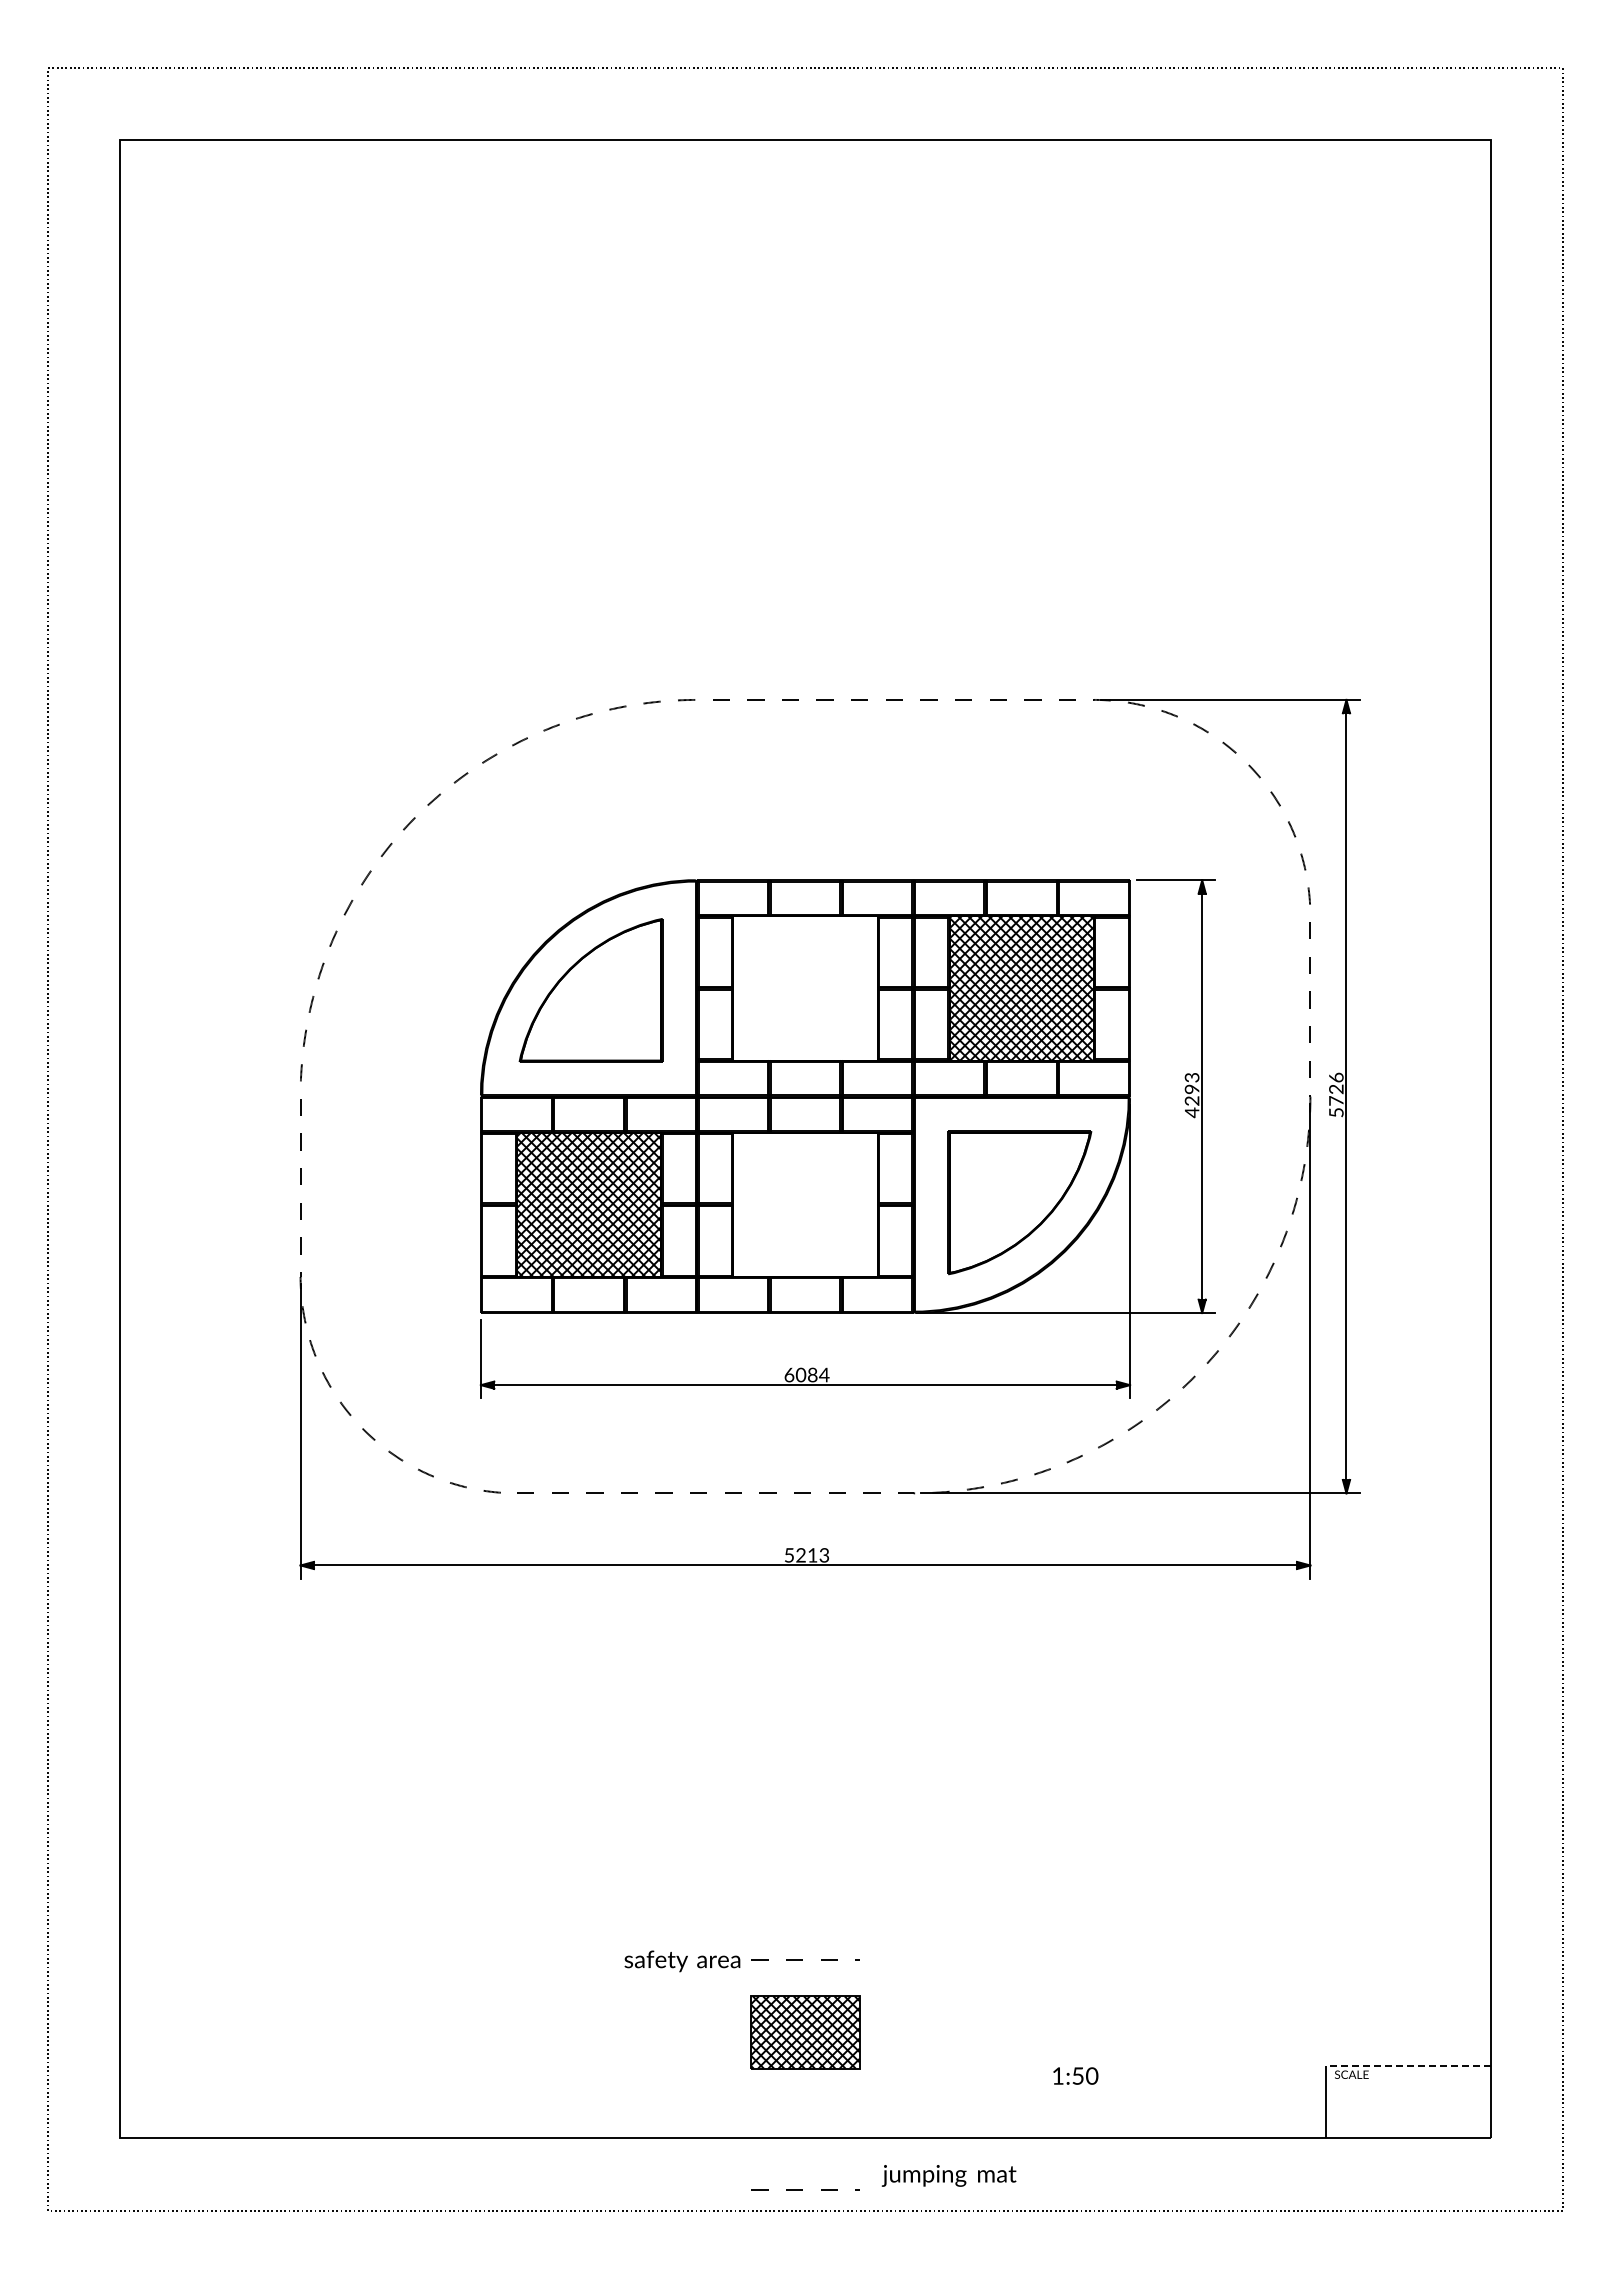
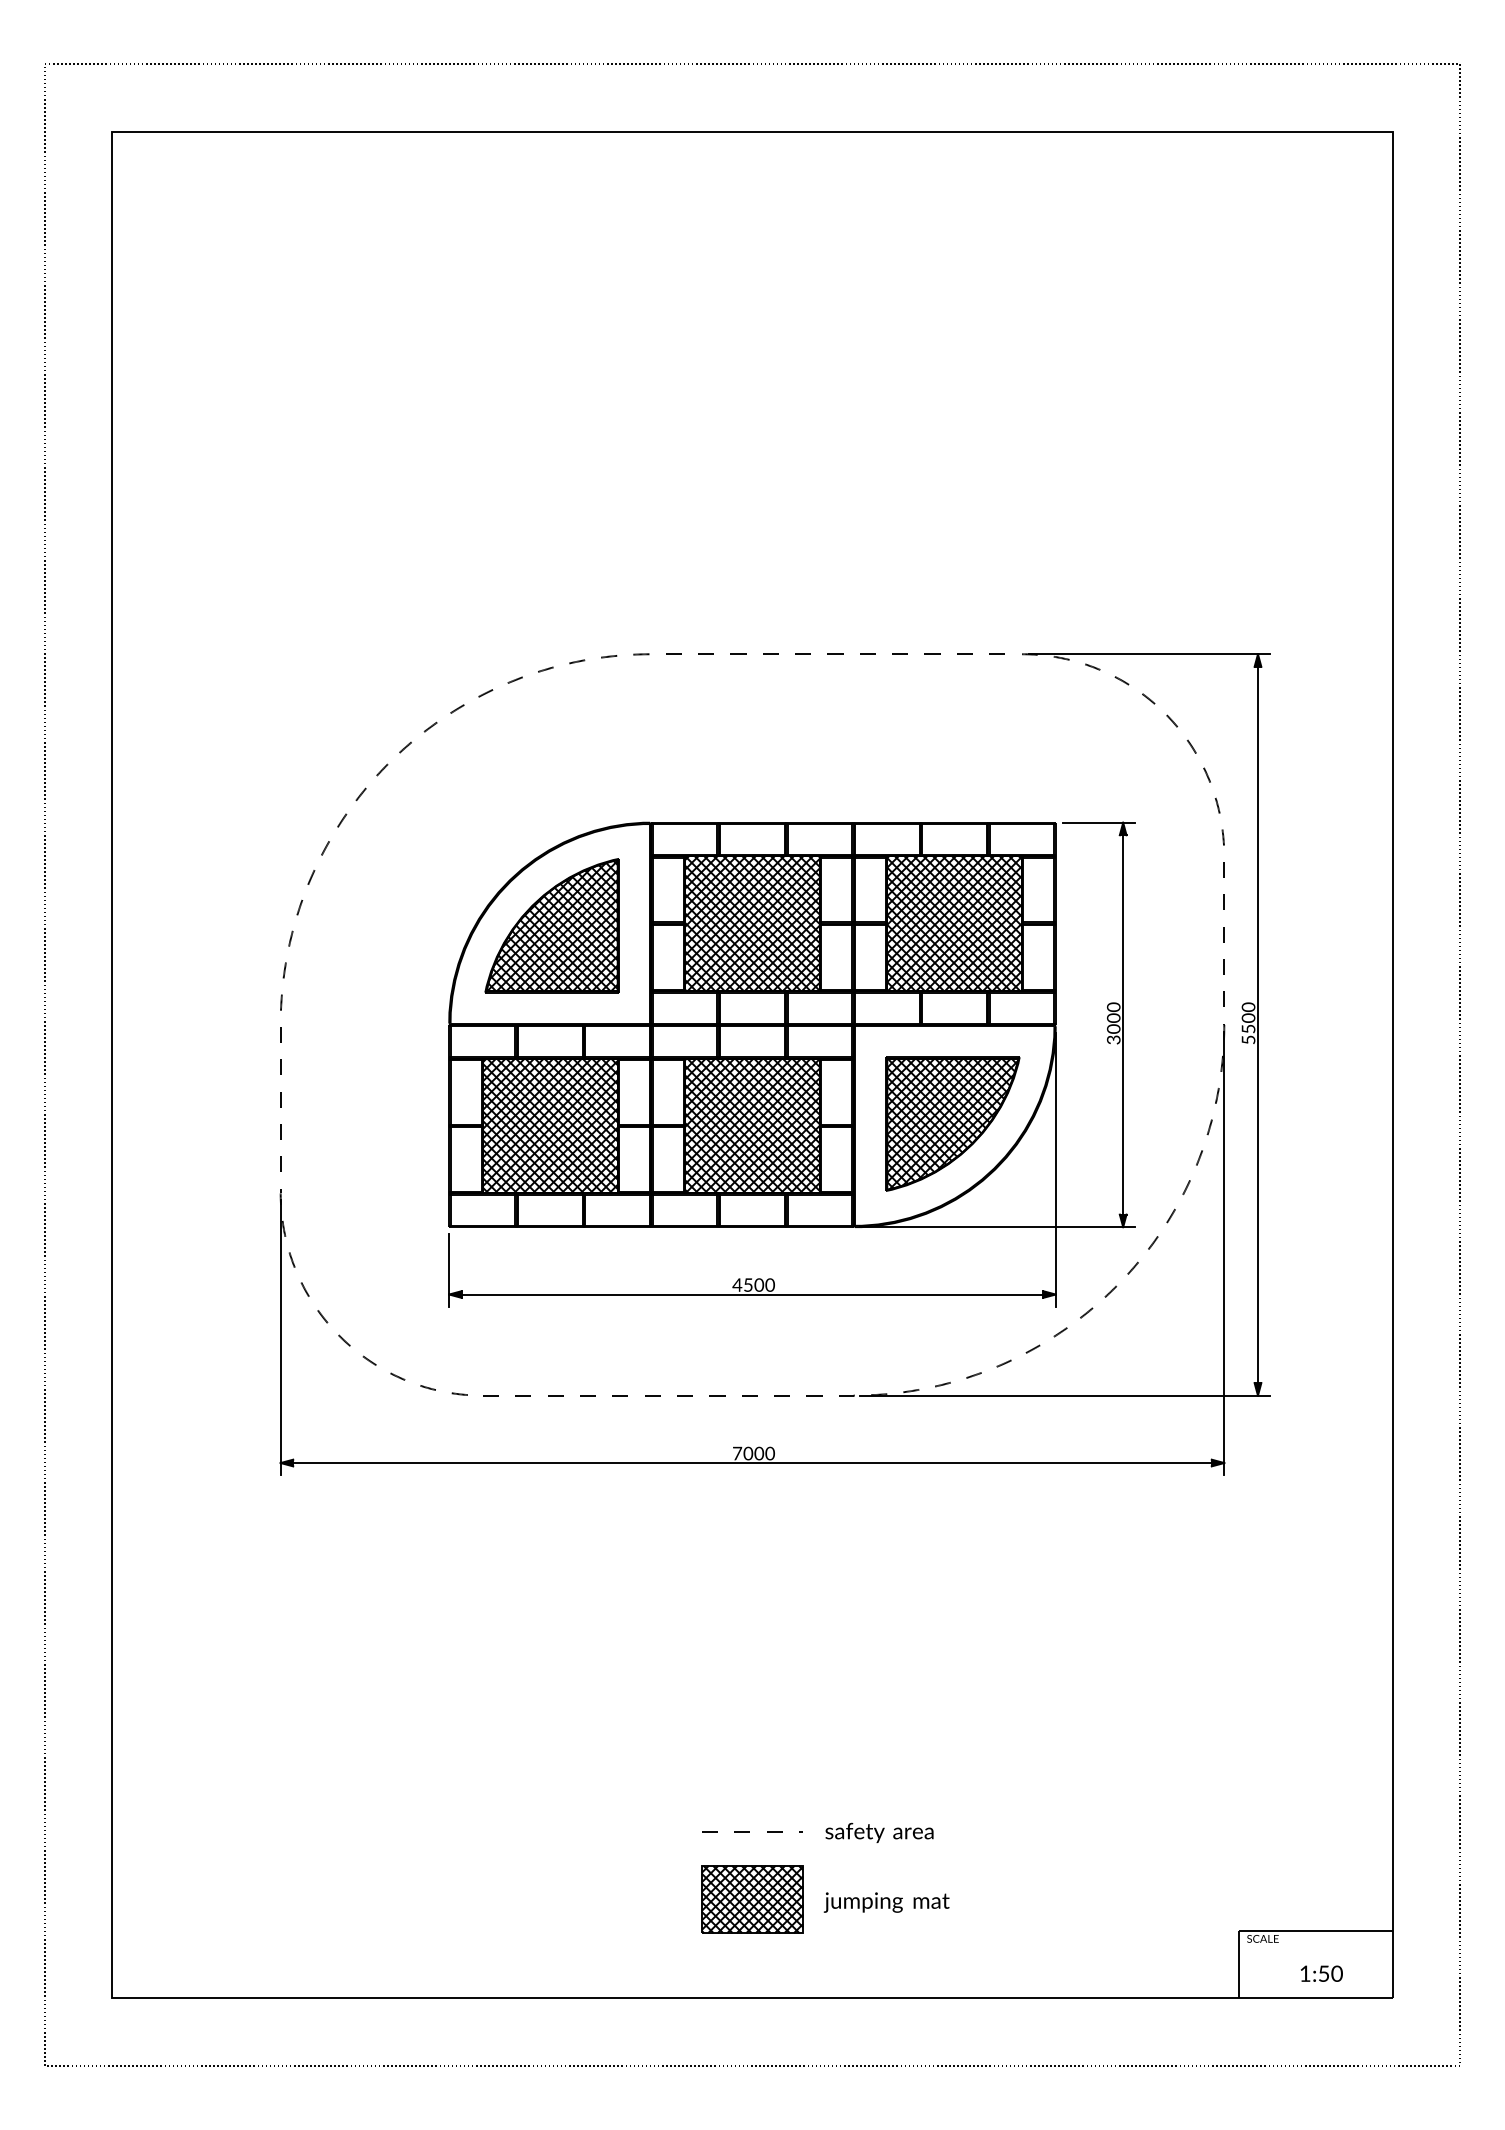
hatch: (805, 988) -> (752, 923), added
hatch: (591, 990) -> (552, 925), added
text: (1336, 1088) -> (1248, 1017), 5726 -> 5500
text: (1191, 1095) -> (1113, 1023), 4293 -> 3000
hatch: (1019, 1202) -> (952, 1123), added
hatch: (805, 1204) -> (752, 1125), added
text: (806, 1374) -> (753, 1284), 6084 -> 4500
text: (806, 1555) -> (753, 1453), 5213 -> 7000
text: (682, 1961) -> (879, 1833), moved
line: (1407, 2066) -> (1315, 1931), dashed -> solid
text: (1075, 2075) -> (1321, 1973), moved
text: (948, 2175) -> (886, 1902), moved
line: (802, 2189) -> (749, 2046), removed

